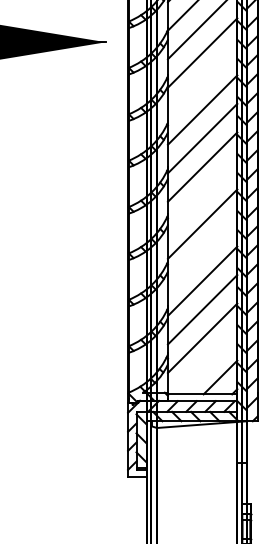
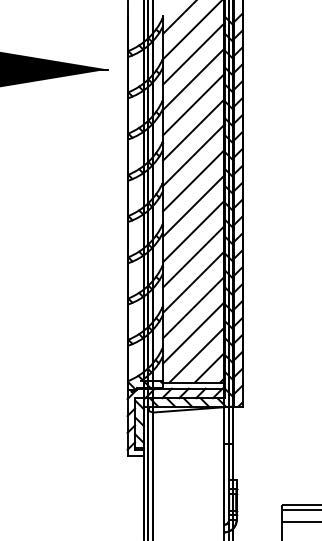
line: (202, 81) -> (193, 104), added
line: (202, 195) -> (193, 205), added
line: (202, 252) -> (193, 256), added
line: (205, 362) -> (196, 354), added

